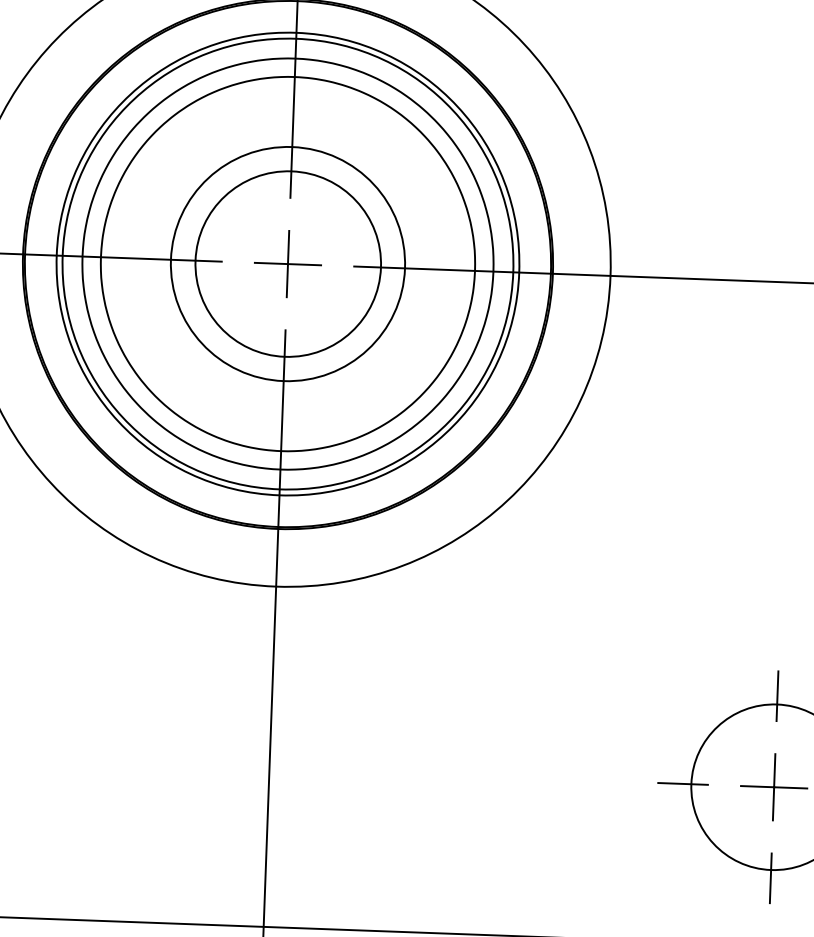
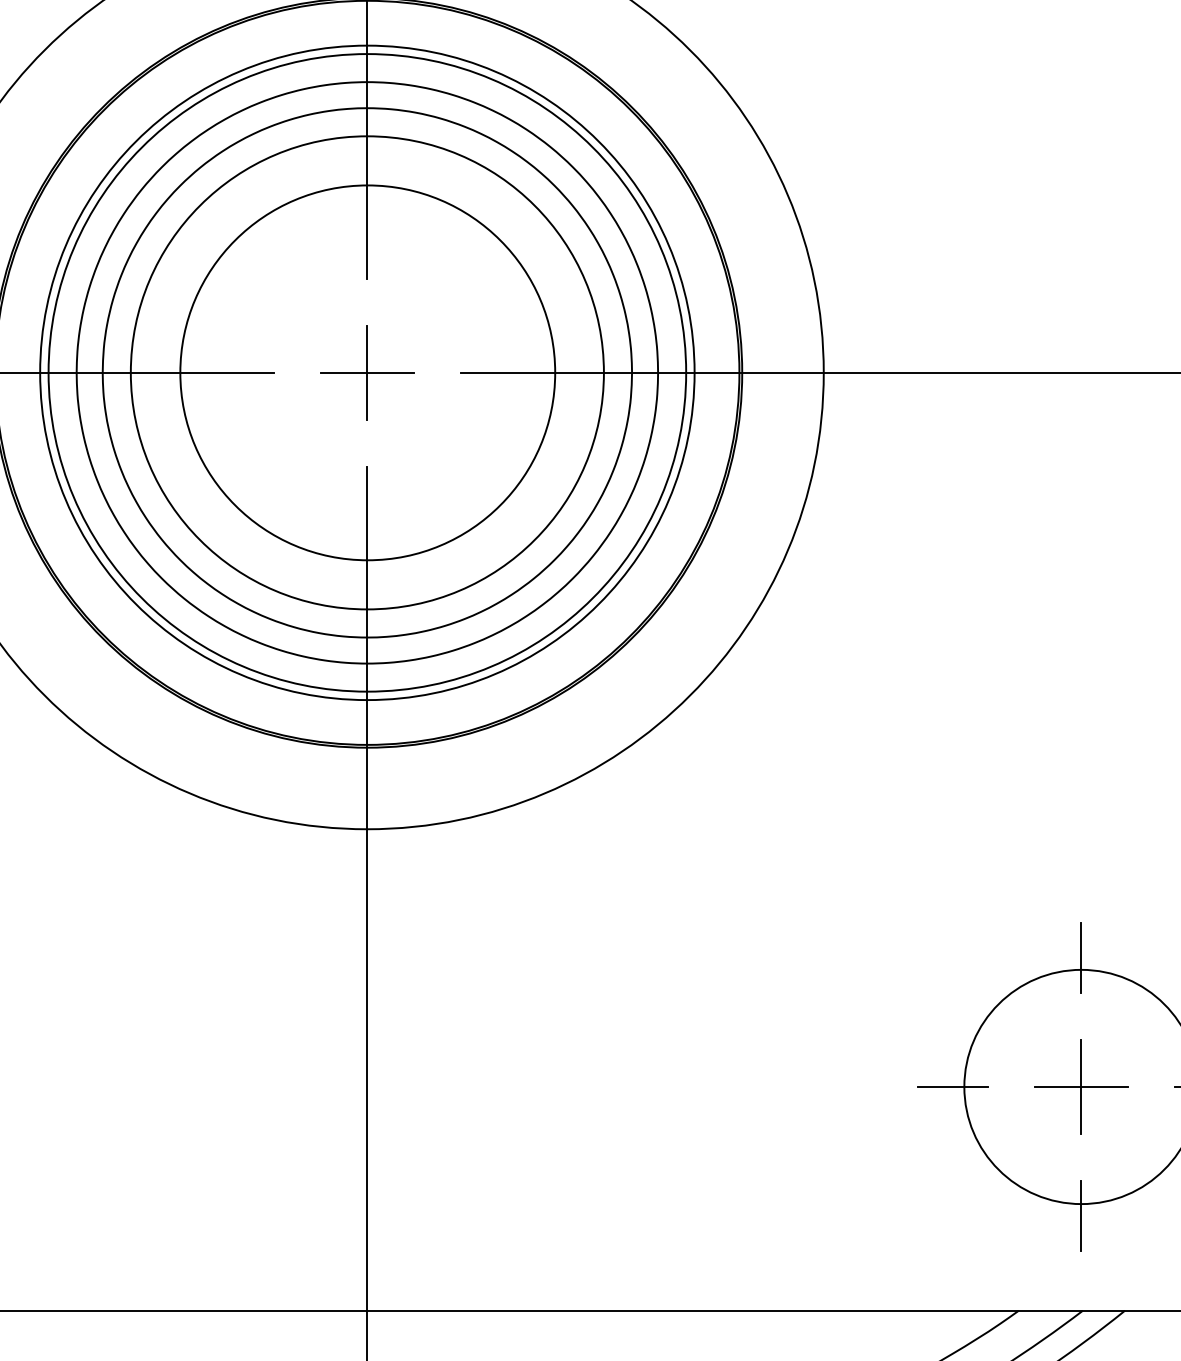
circle: (287, 263) -> (366, 372), size x1.43
circle: (288, 263) -> (367, 372), size x1.43

